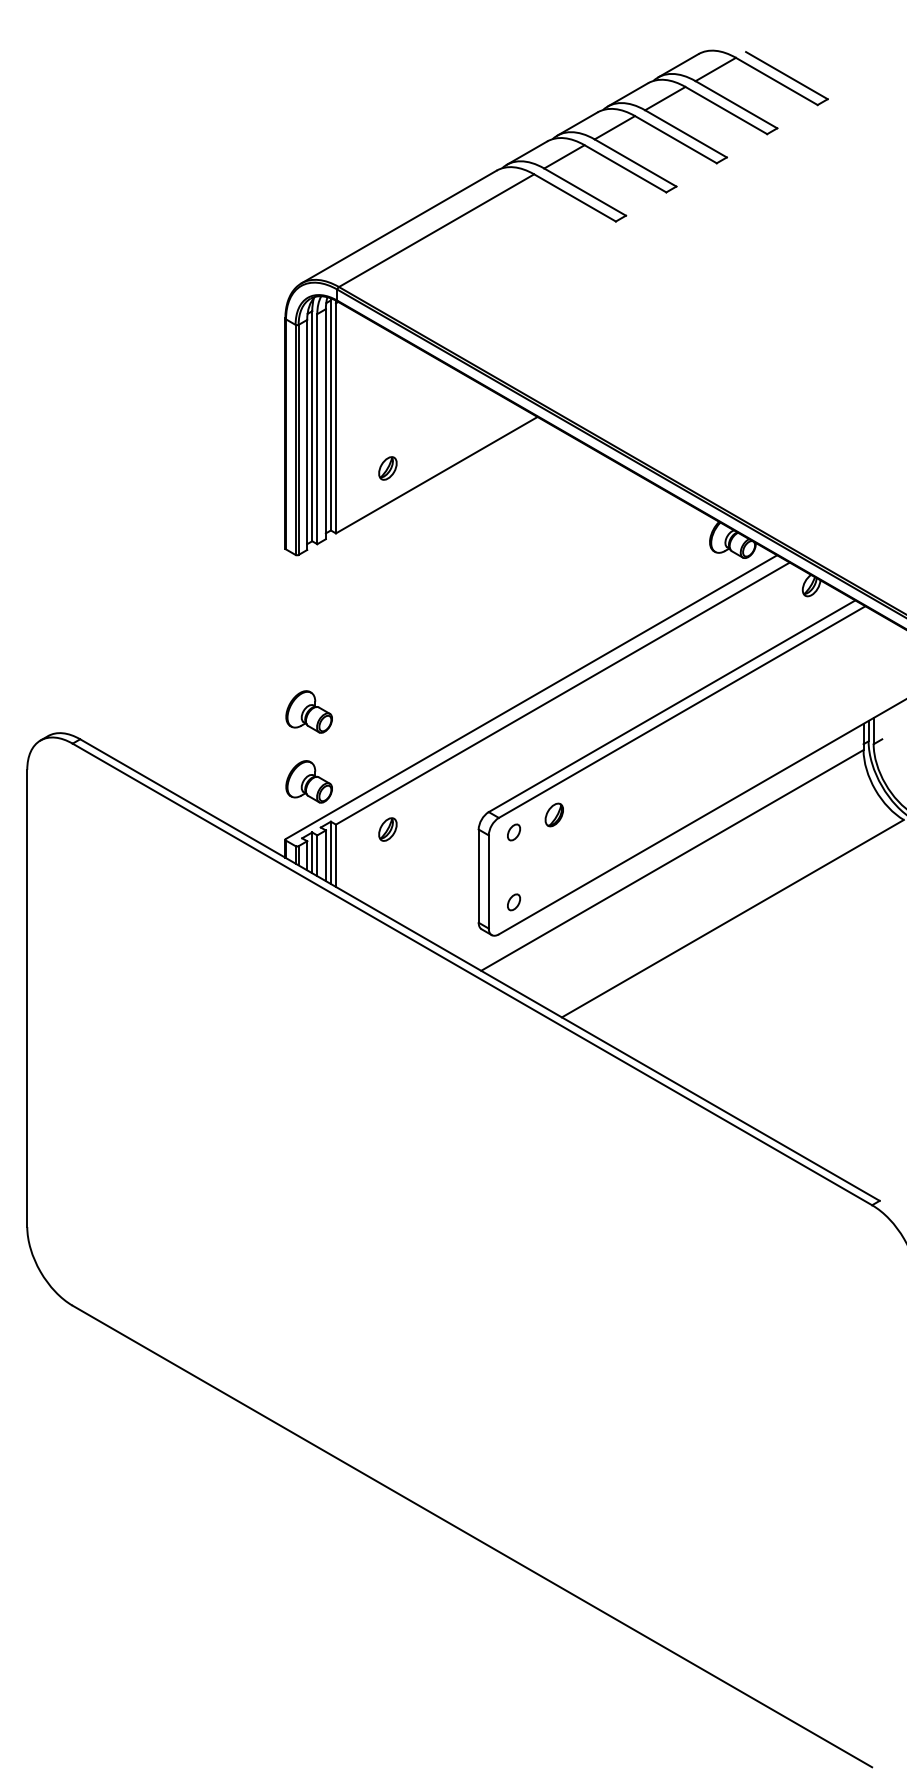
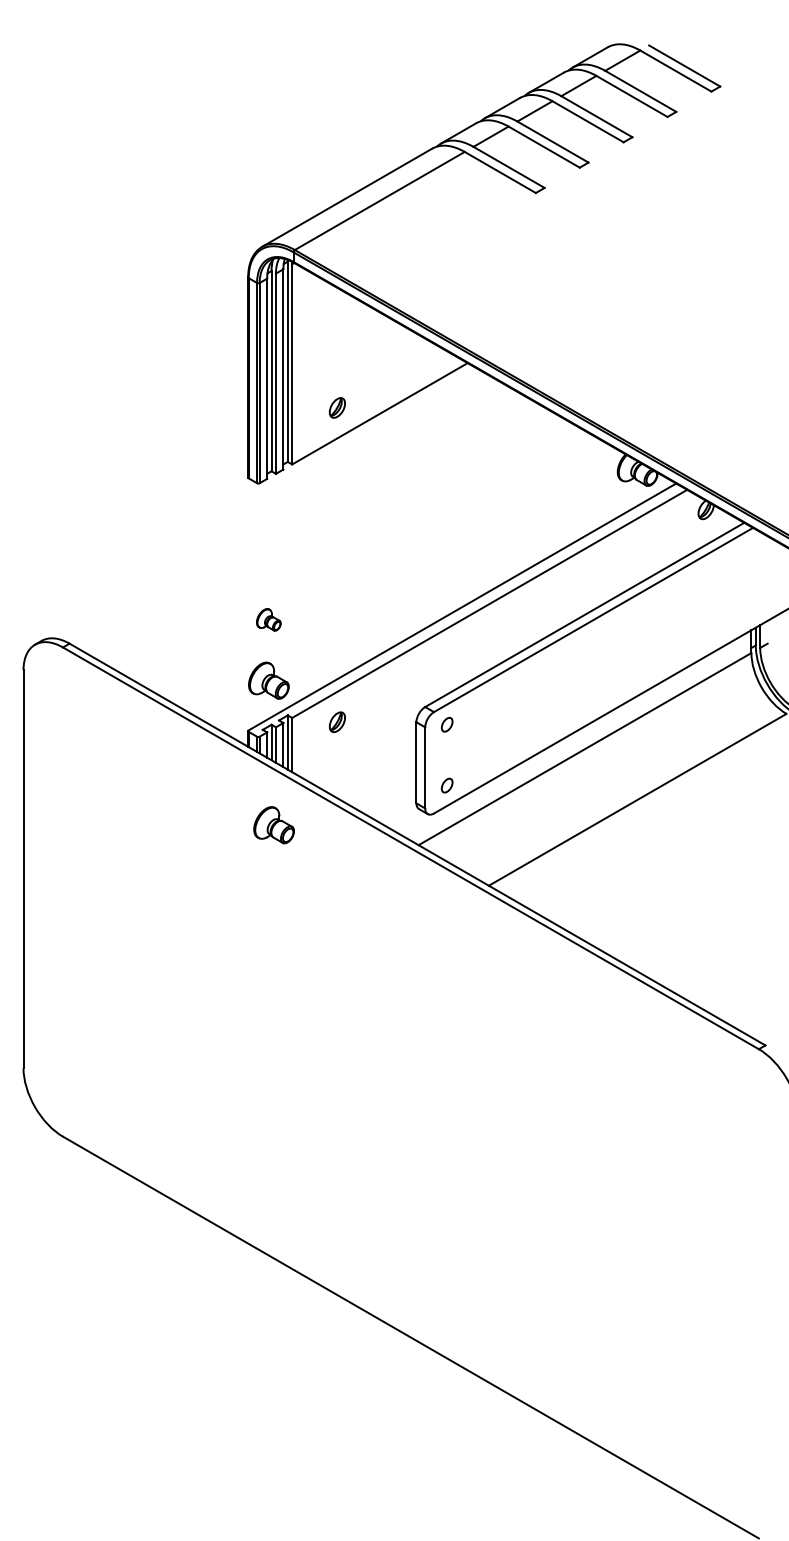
part: (308, 711) -> (268, 619), size x0.6
part: (553, 814) -> (481, 709), removed
part: (314, 947) -> (273, 824), added

